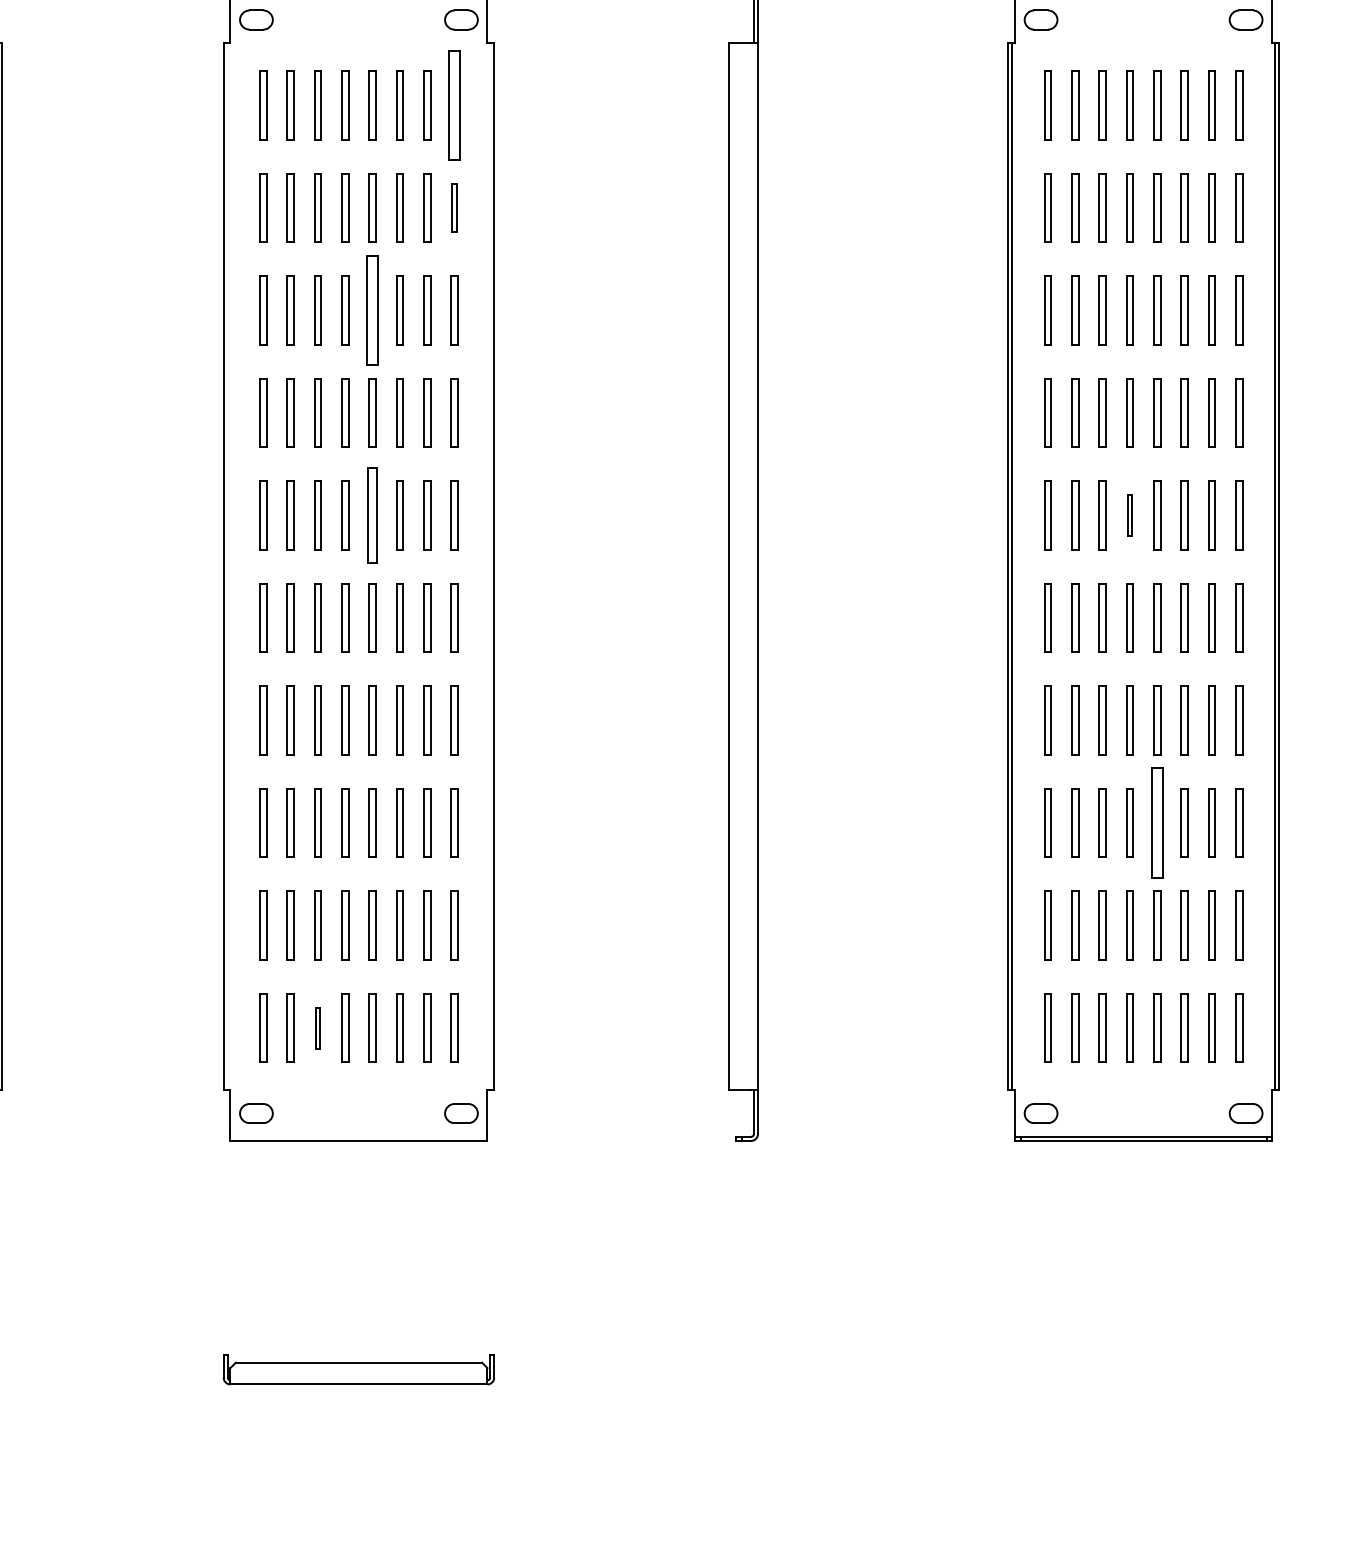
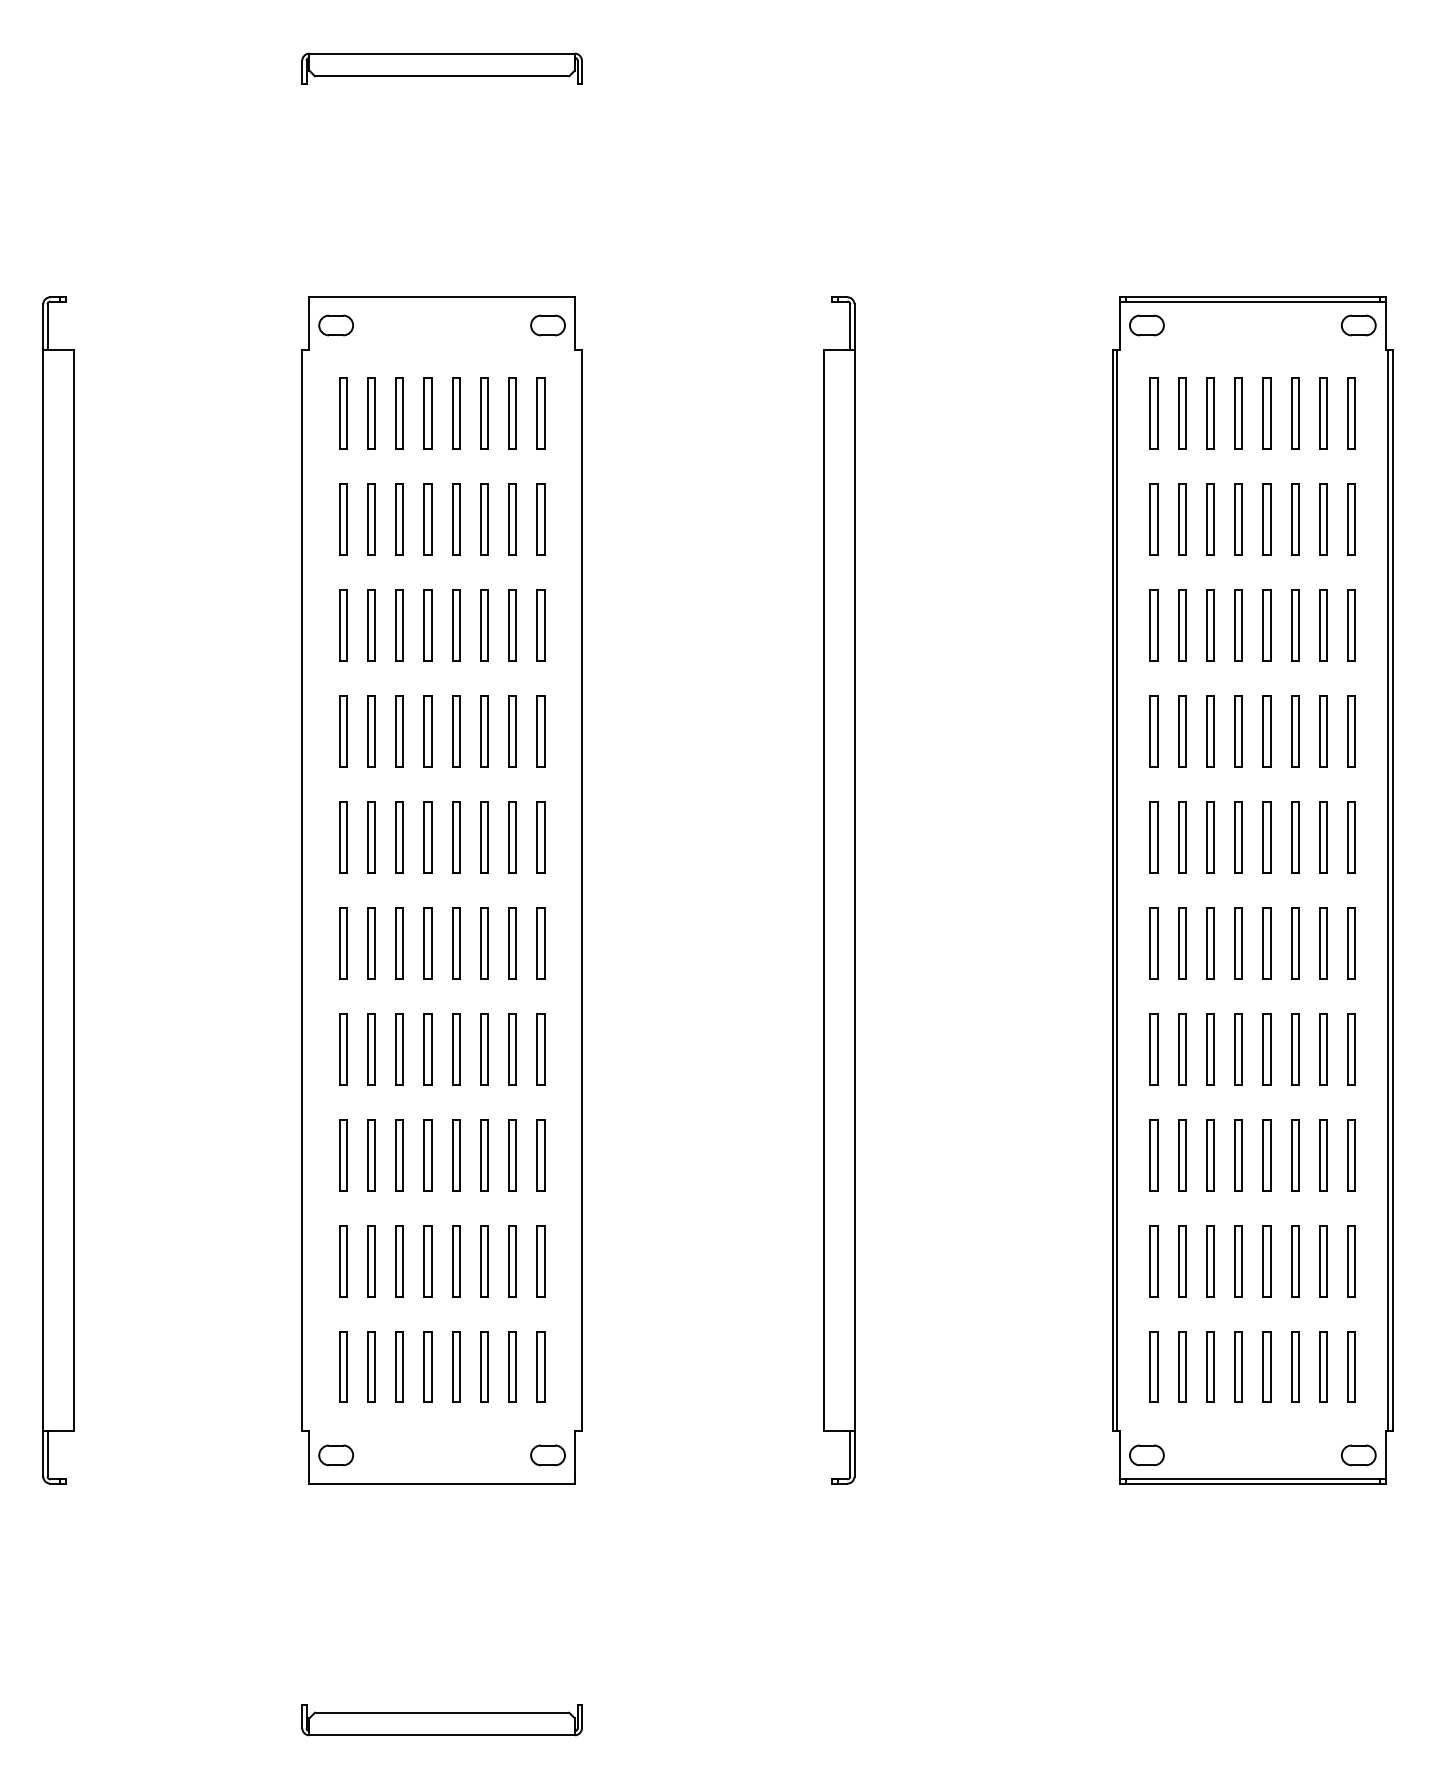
part: (454, 105) -> (540, 413), size x0.62
part: (454, 207) -> (540, 519), size x1.43
part: (372, 310) -> (456, 625), size x0.62
part: (372, 515) -> (456, 837), size x0.71
part: (1129, 515) -> (1238, 837), size x1.67
part: (1156, 823) -> (1266, 1155), size x0.62
part: (317, 1027) -> (399, 1366), size x1.67

